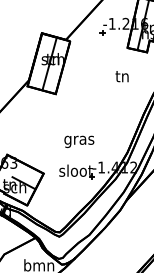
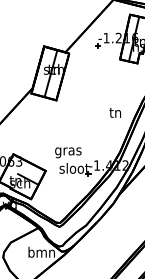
text: (122, 76) -> (115, 112), moved
text: (79, 141) -> (68, 152), moved

